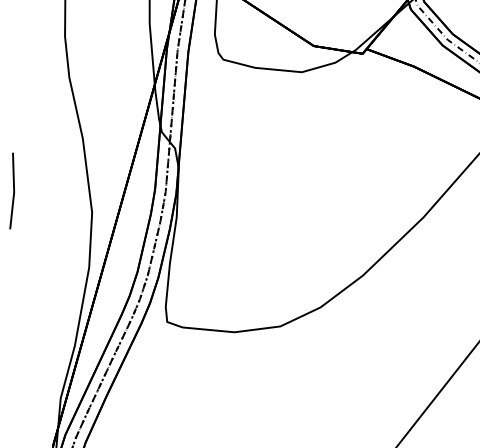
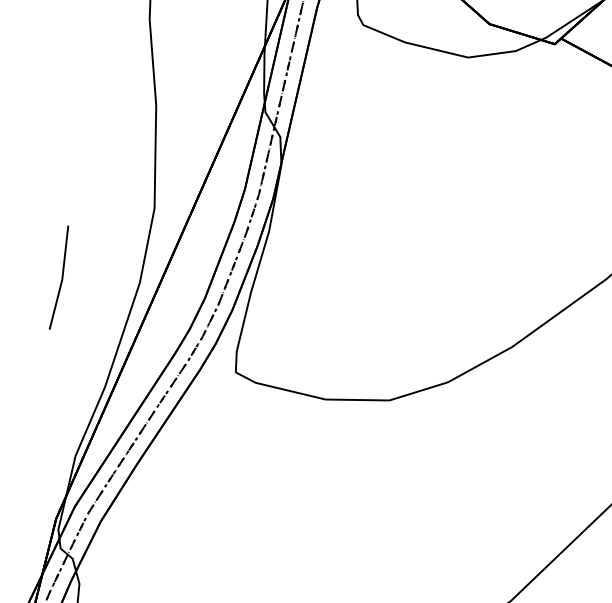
line: (13, 190) -> (61, 277), moved

